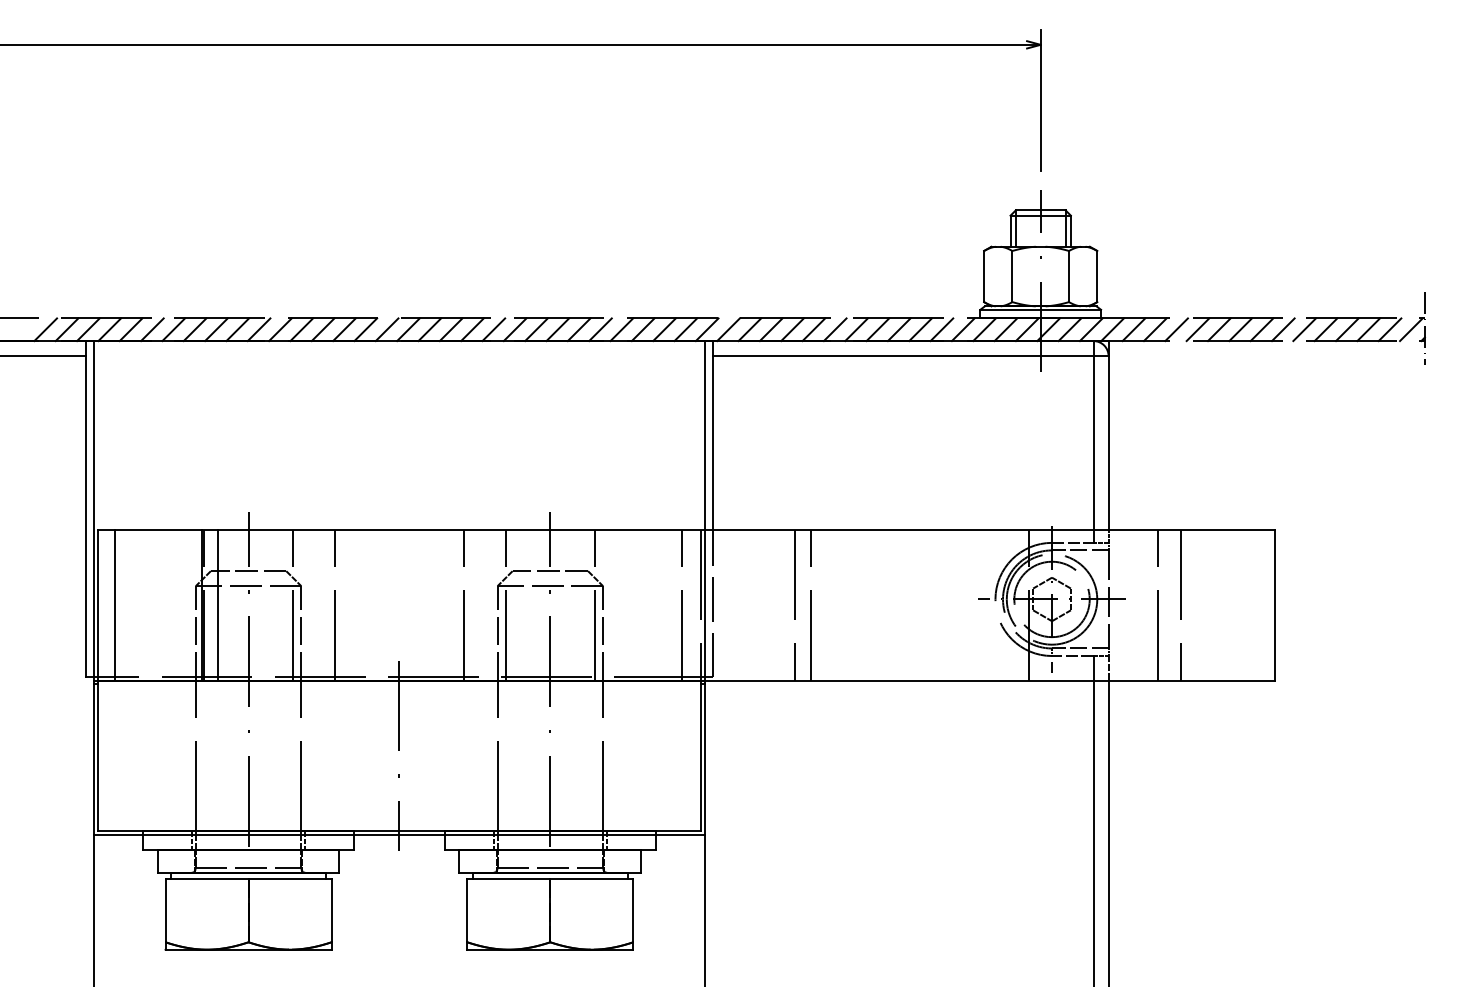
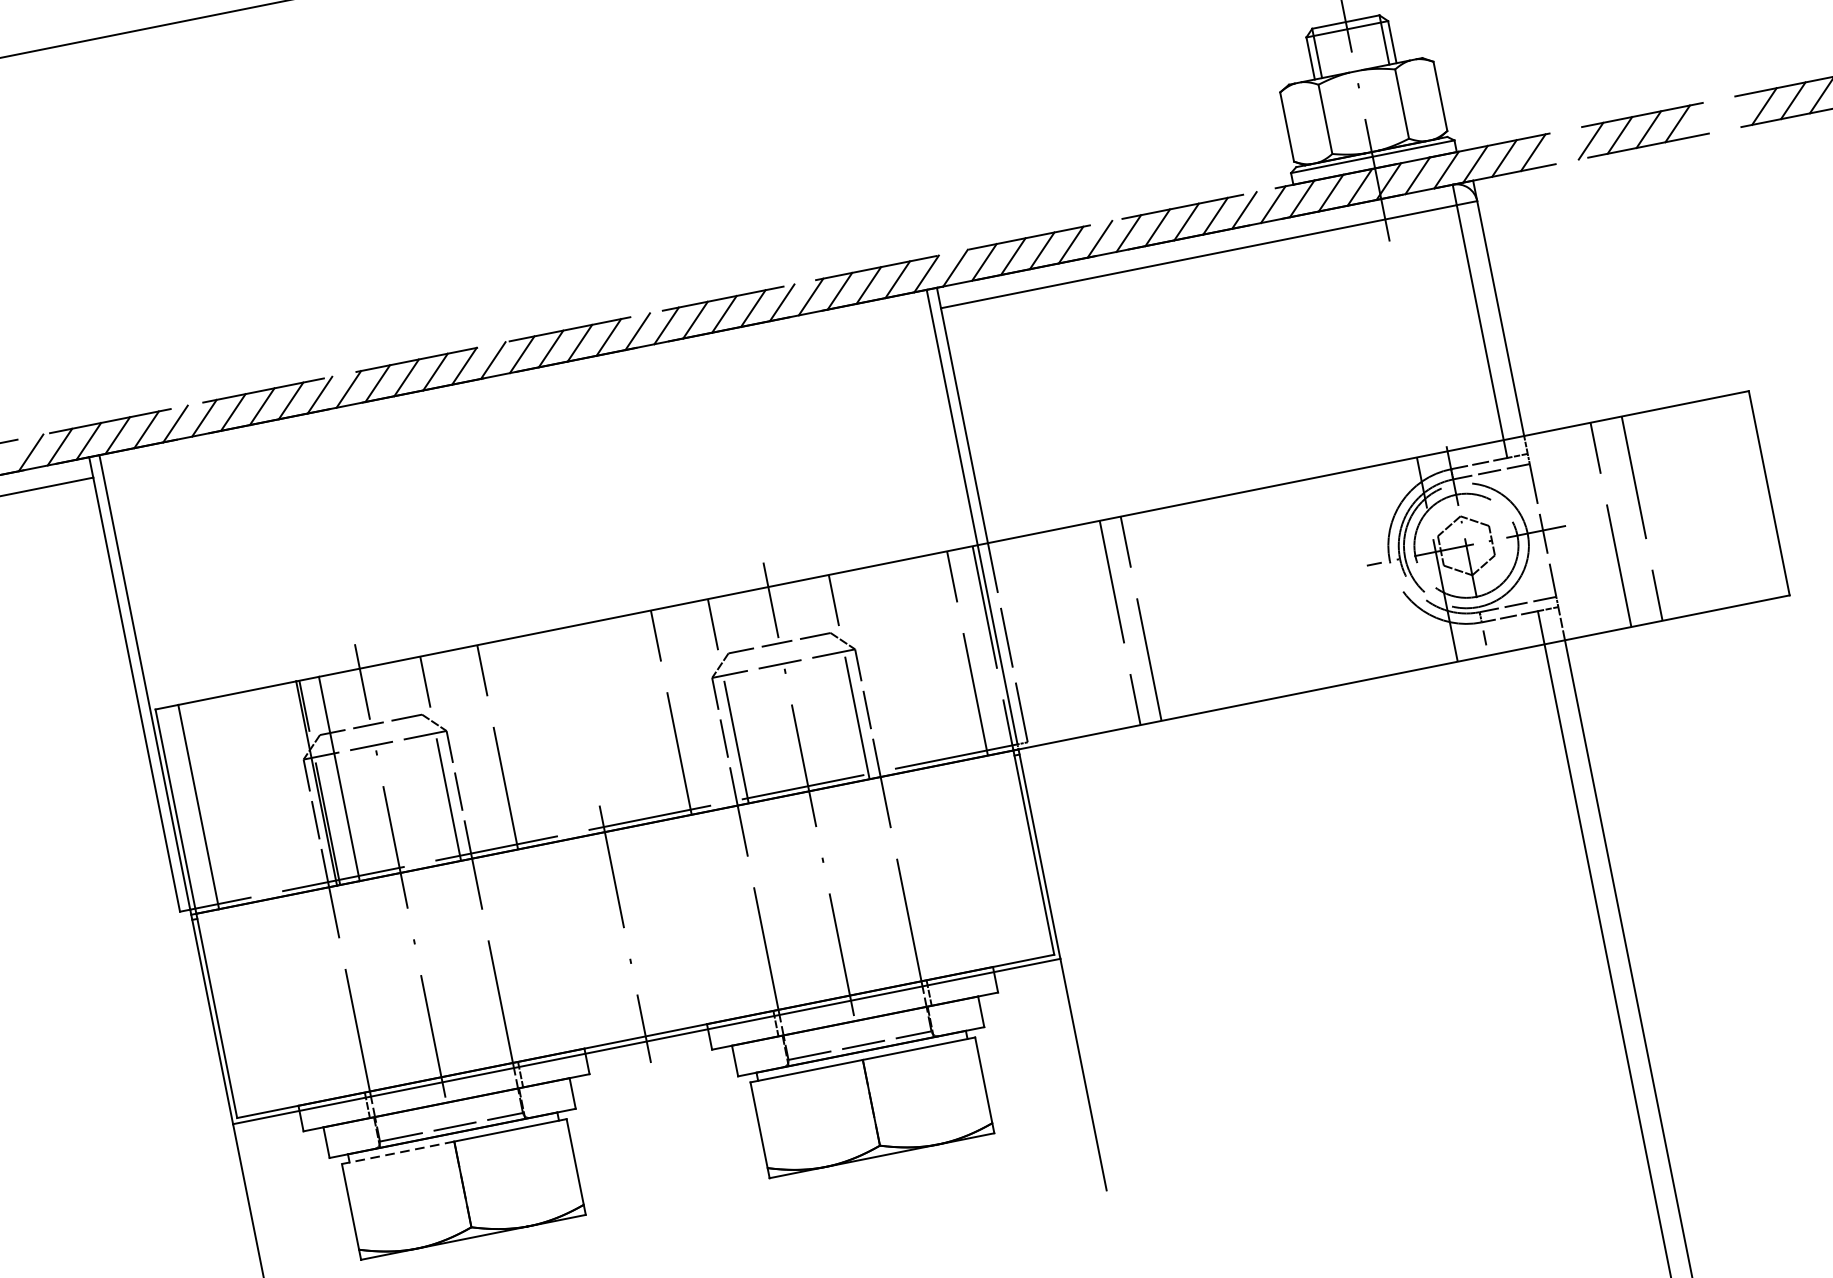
line: (1176, 329) -> (1561, 146), removed
line: (1283, 329) -> (1706, 117), removed
line: (1304, 329) -> (1735, 112), removed
line: (206, 878) -> (397, 1152), solid -> dashed

